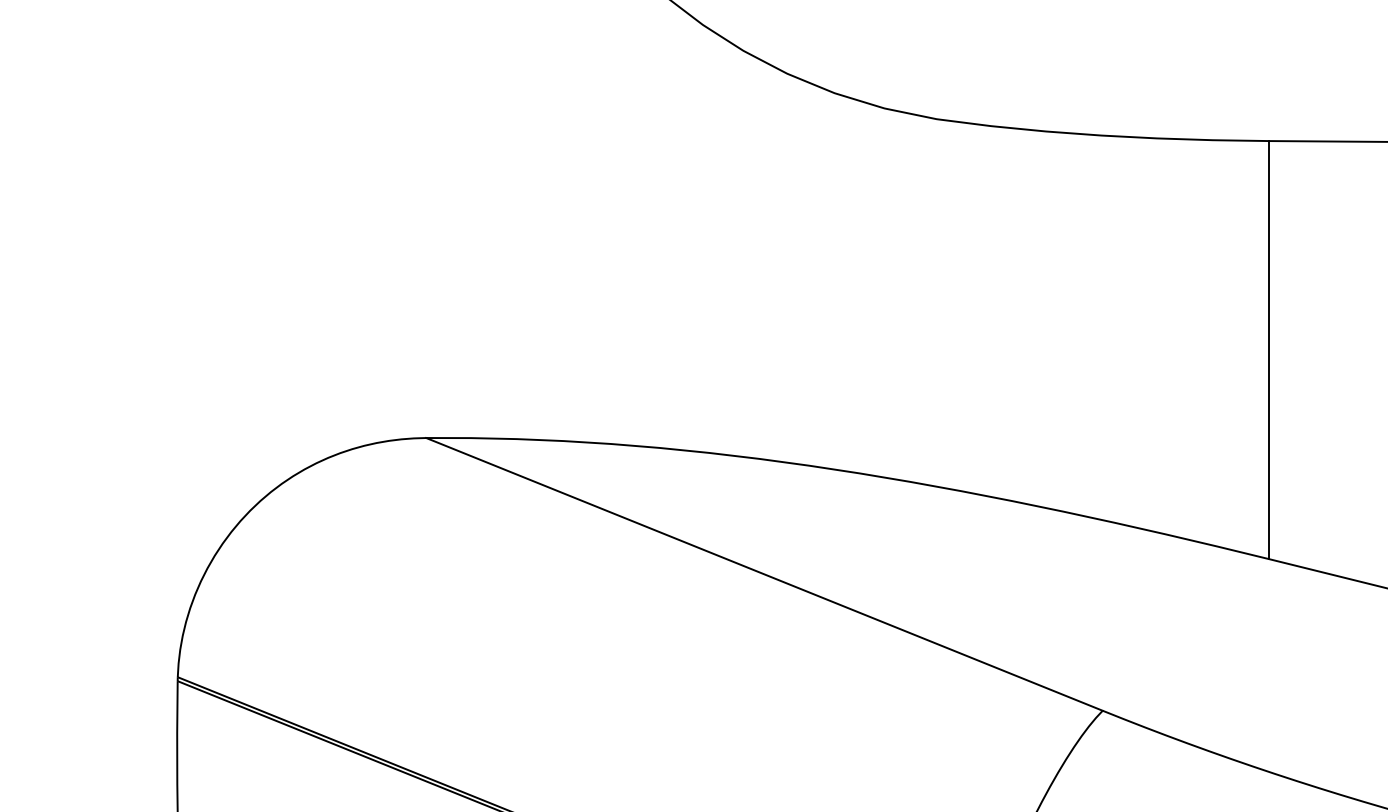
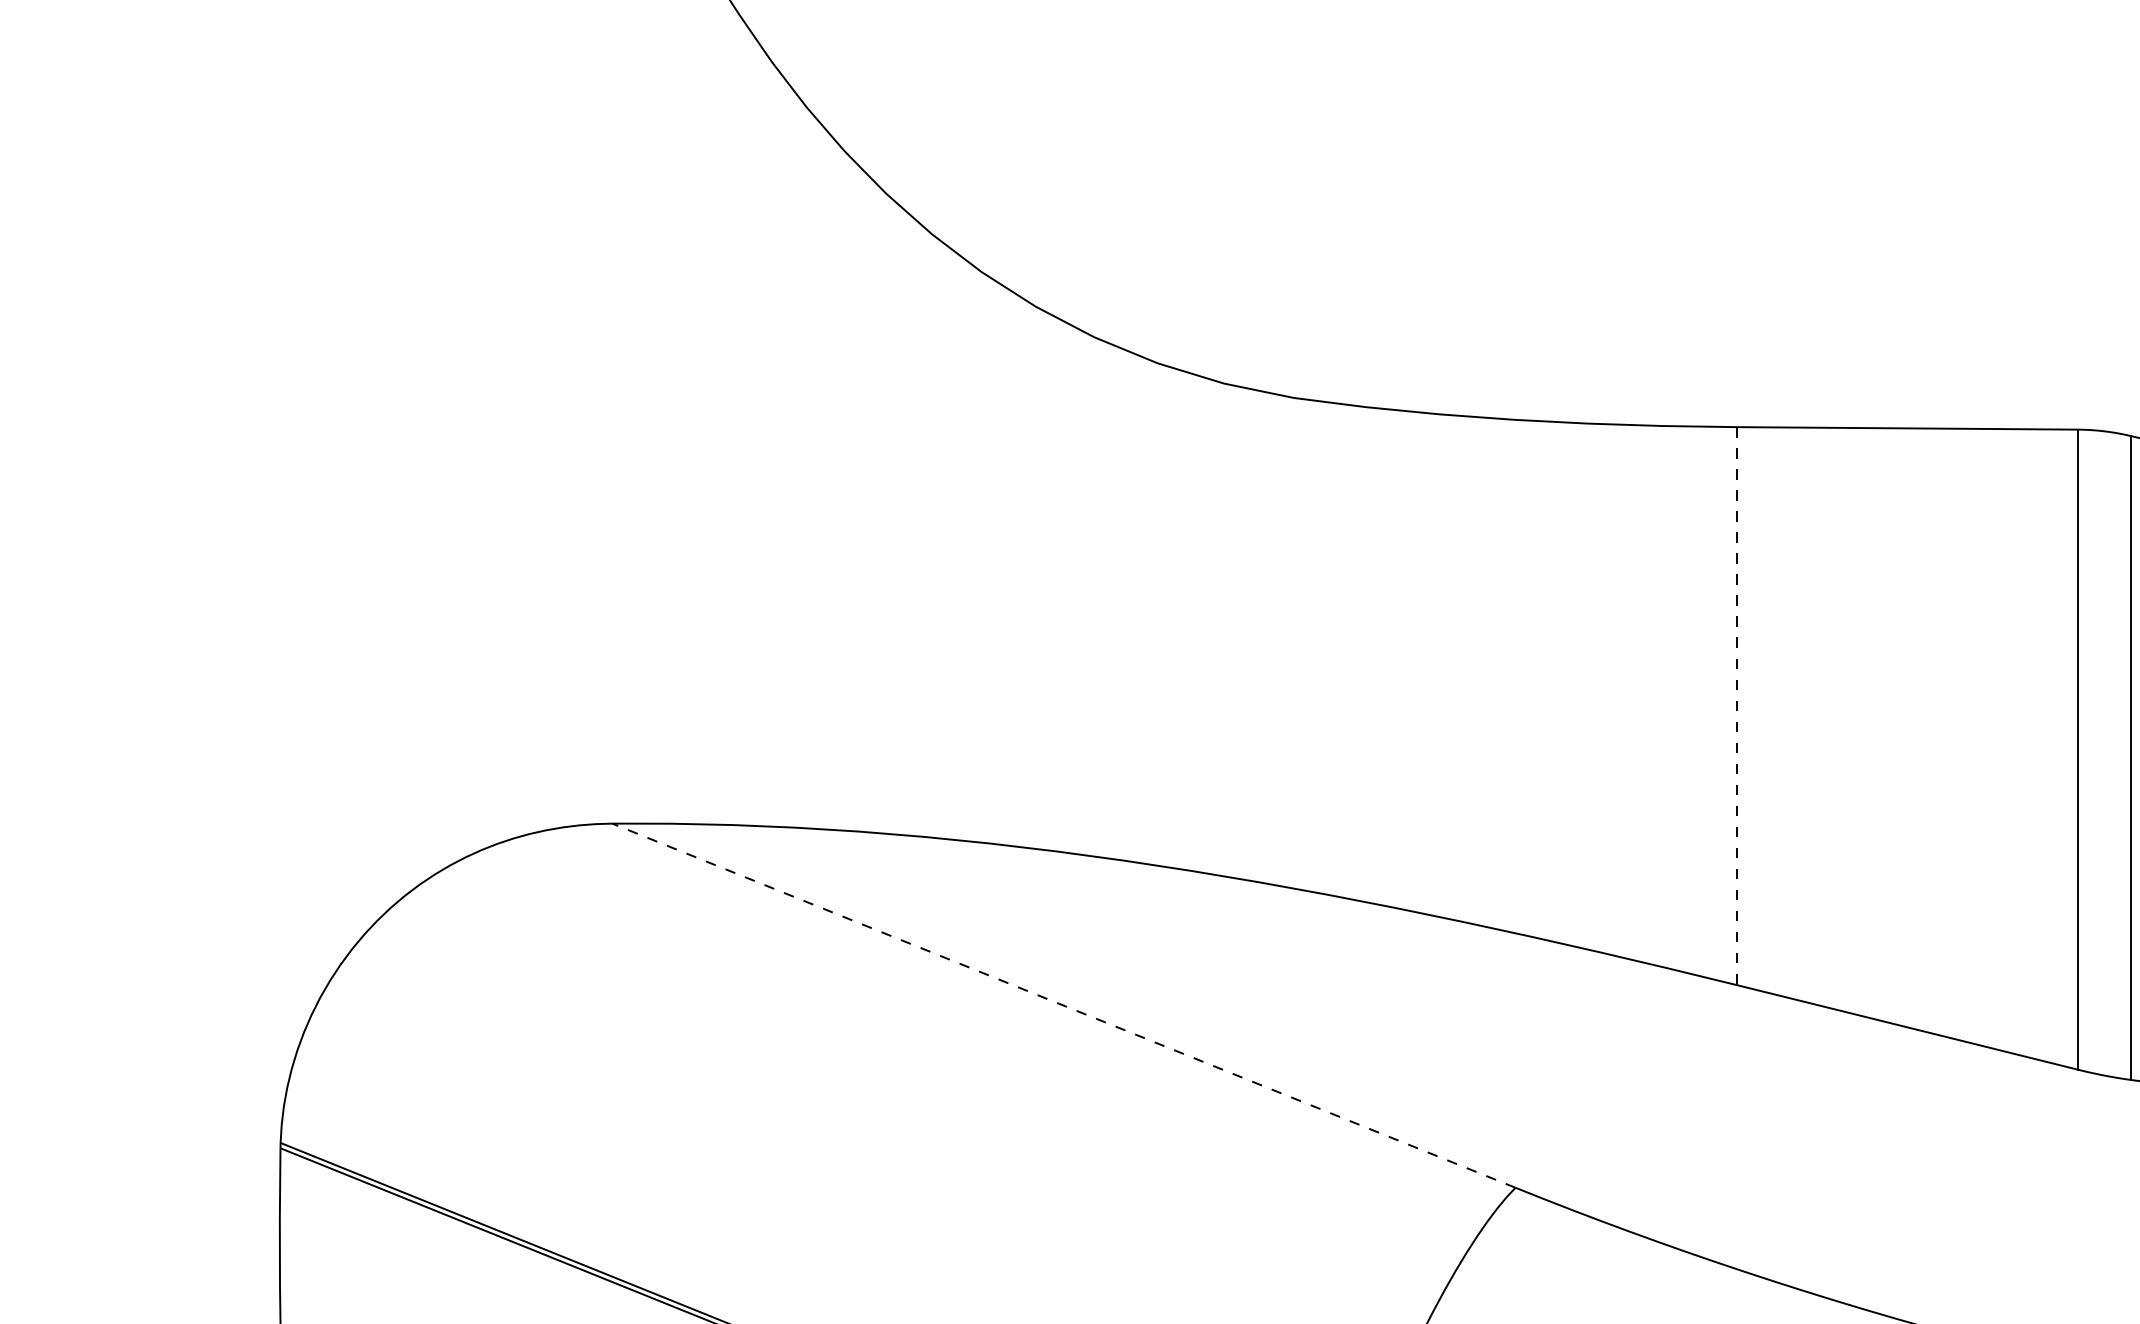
line: (1268, 350) -> (1737, 706), solid -> dashed
line: (764, 574) -> (1063, 1005), solid -> dashed

